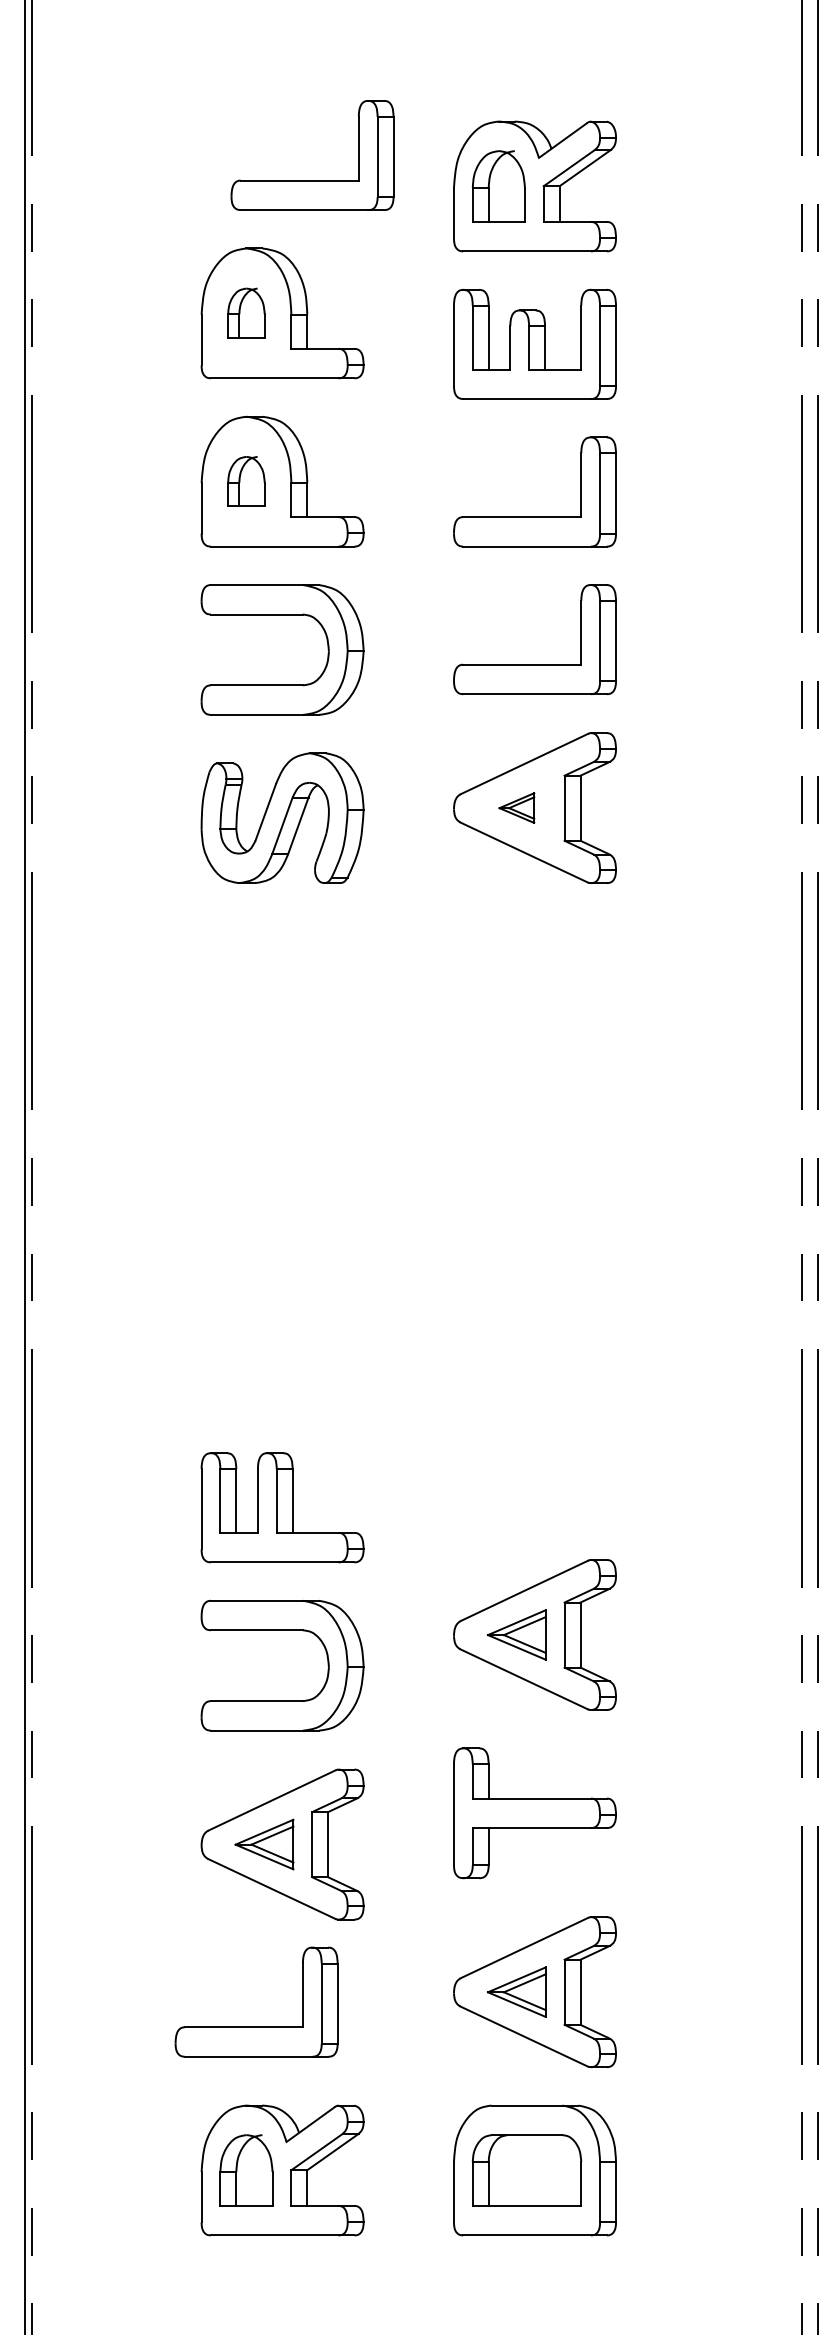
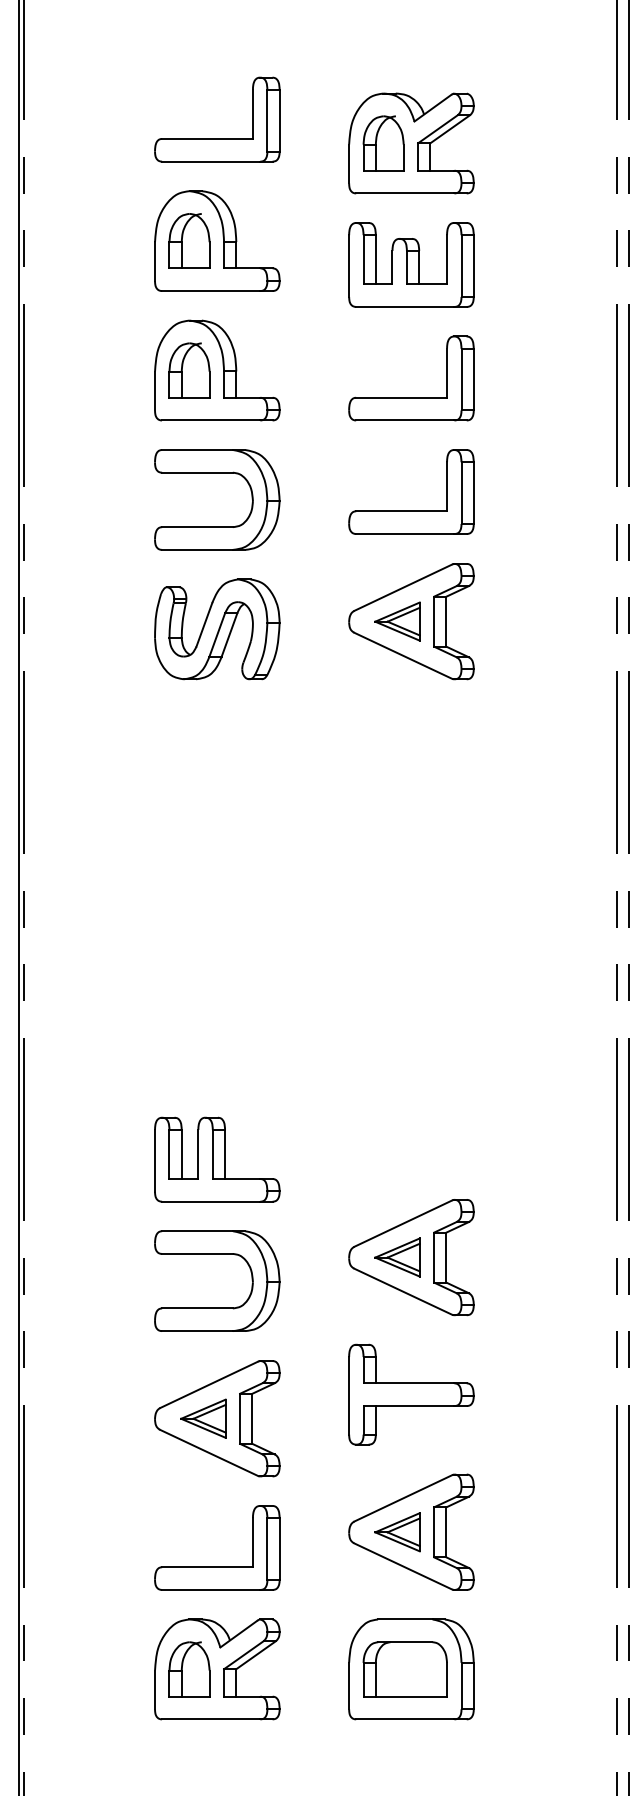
part: (312, 179) -> (217, 138), moved
part: (246, 312) -> (189, 240), size x1.43
part: (246, 481) -> (189, 370), size x1.43
part: (516, 807) -> (397, 621), size x1.67
part: (256, 2026) -> (217, 1566), moved

